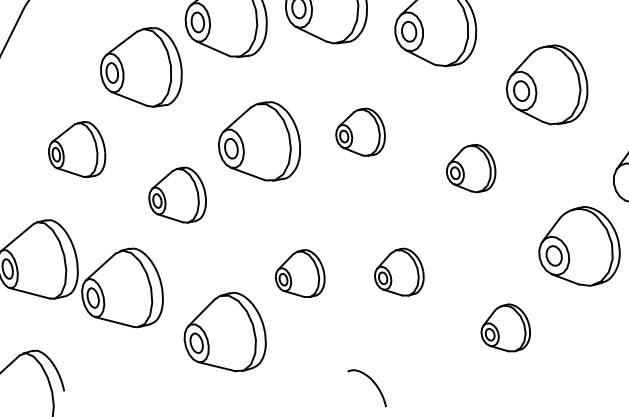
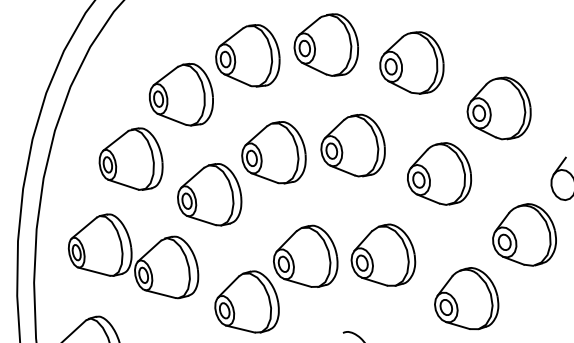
part: (359, 132) -> (352, 145), size x1.67
part: (76, 148) -> (130, 158), size x1.43
part: (470, 167) -> (439, 173), size x1.67
part: (177, 194) -> (209, 194), size x1.43
part: (399, 271) -> (383, 254), size x1.67
part: (299, 272) -> (305, 255), size x1.67
part: (505, 327) -> (466, 298), size x1.67

